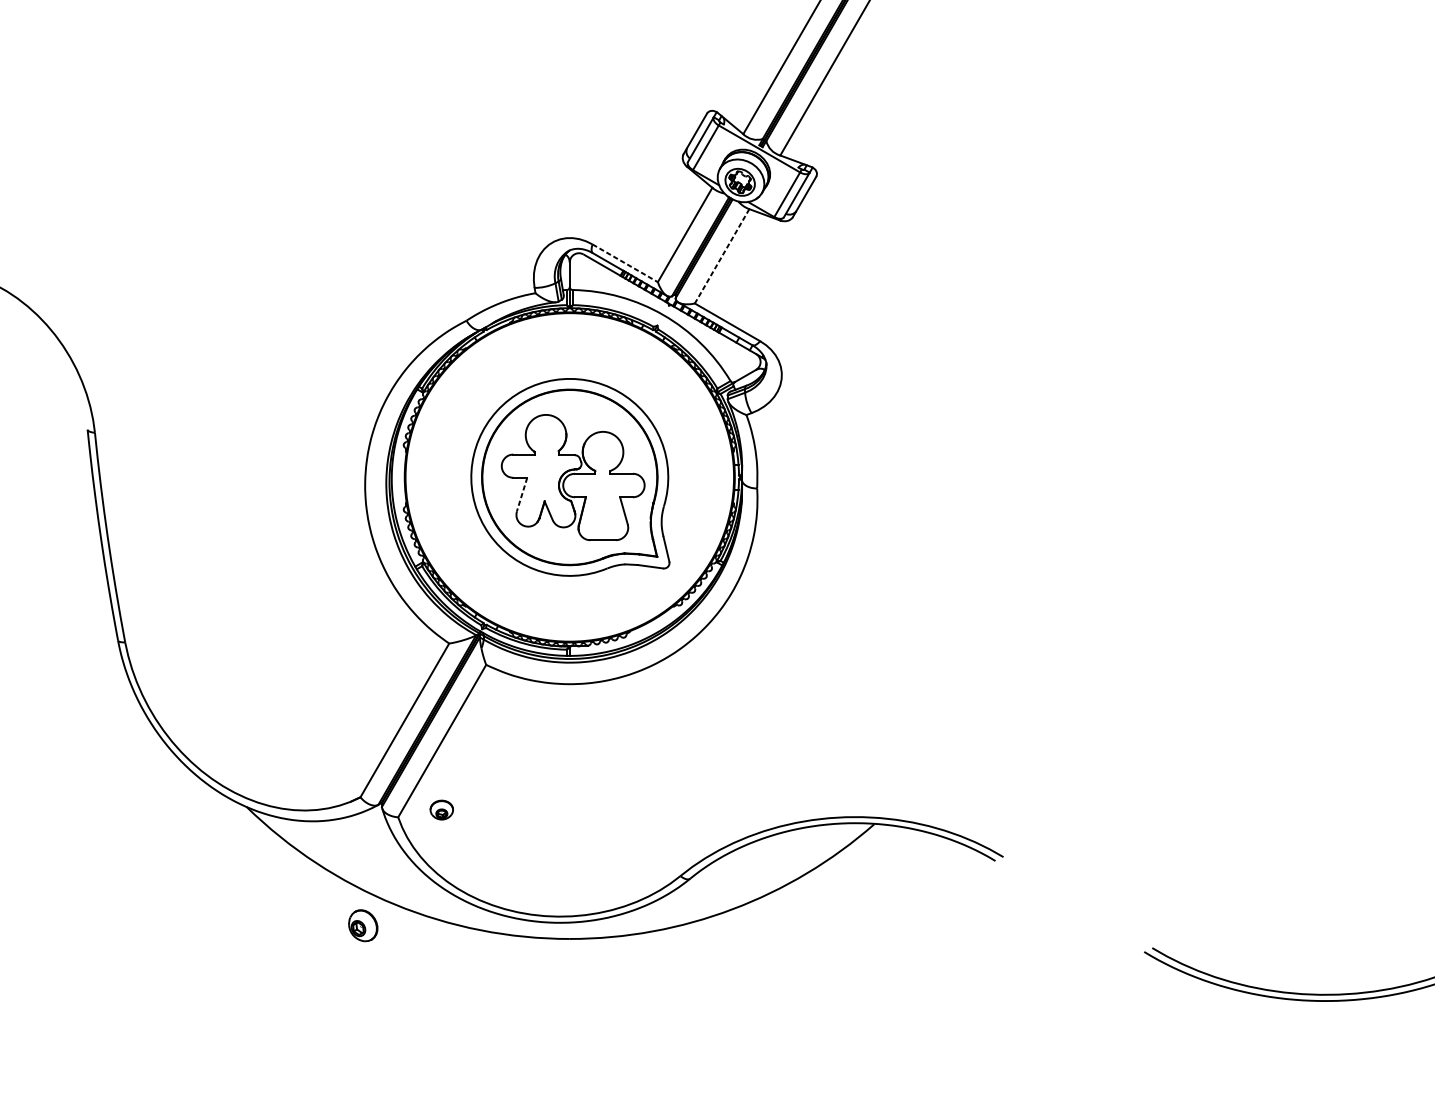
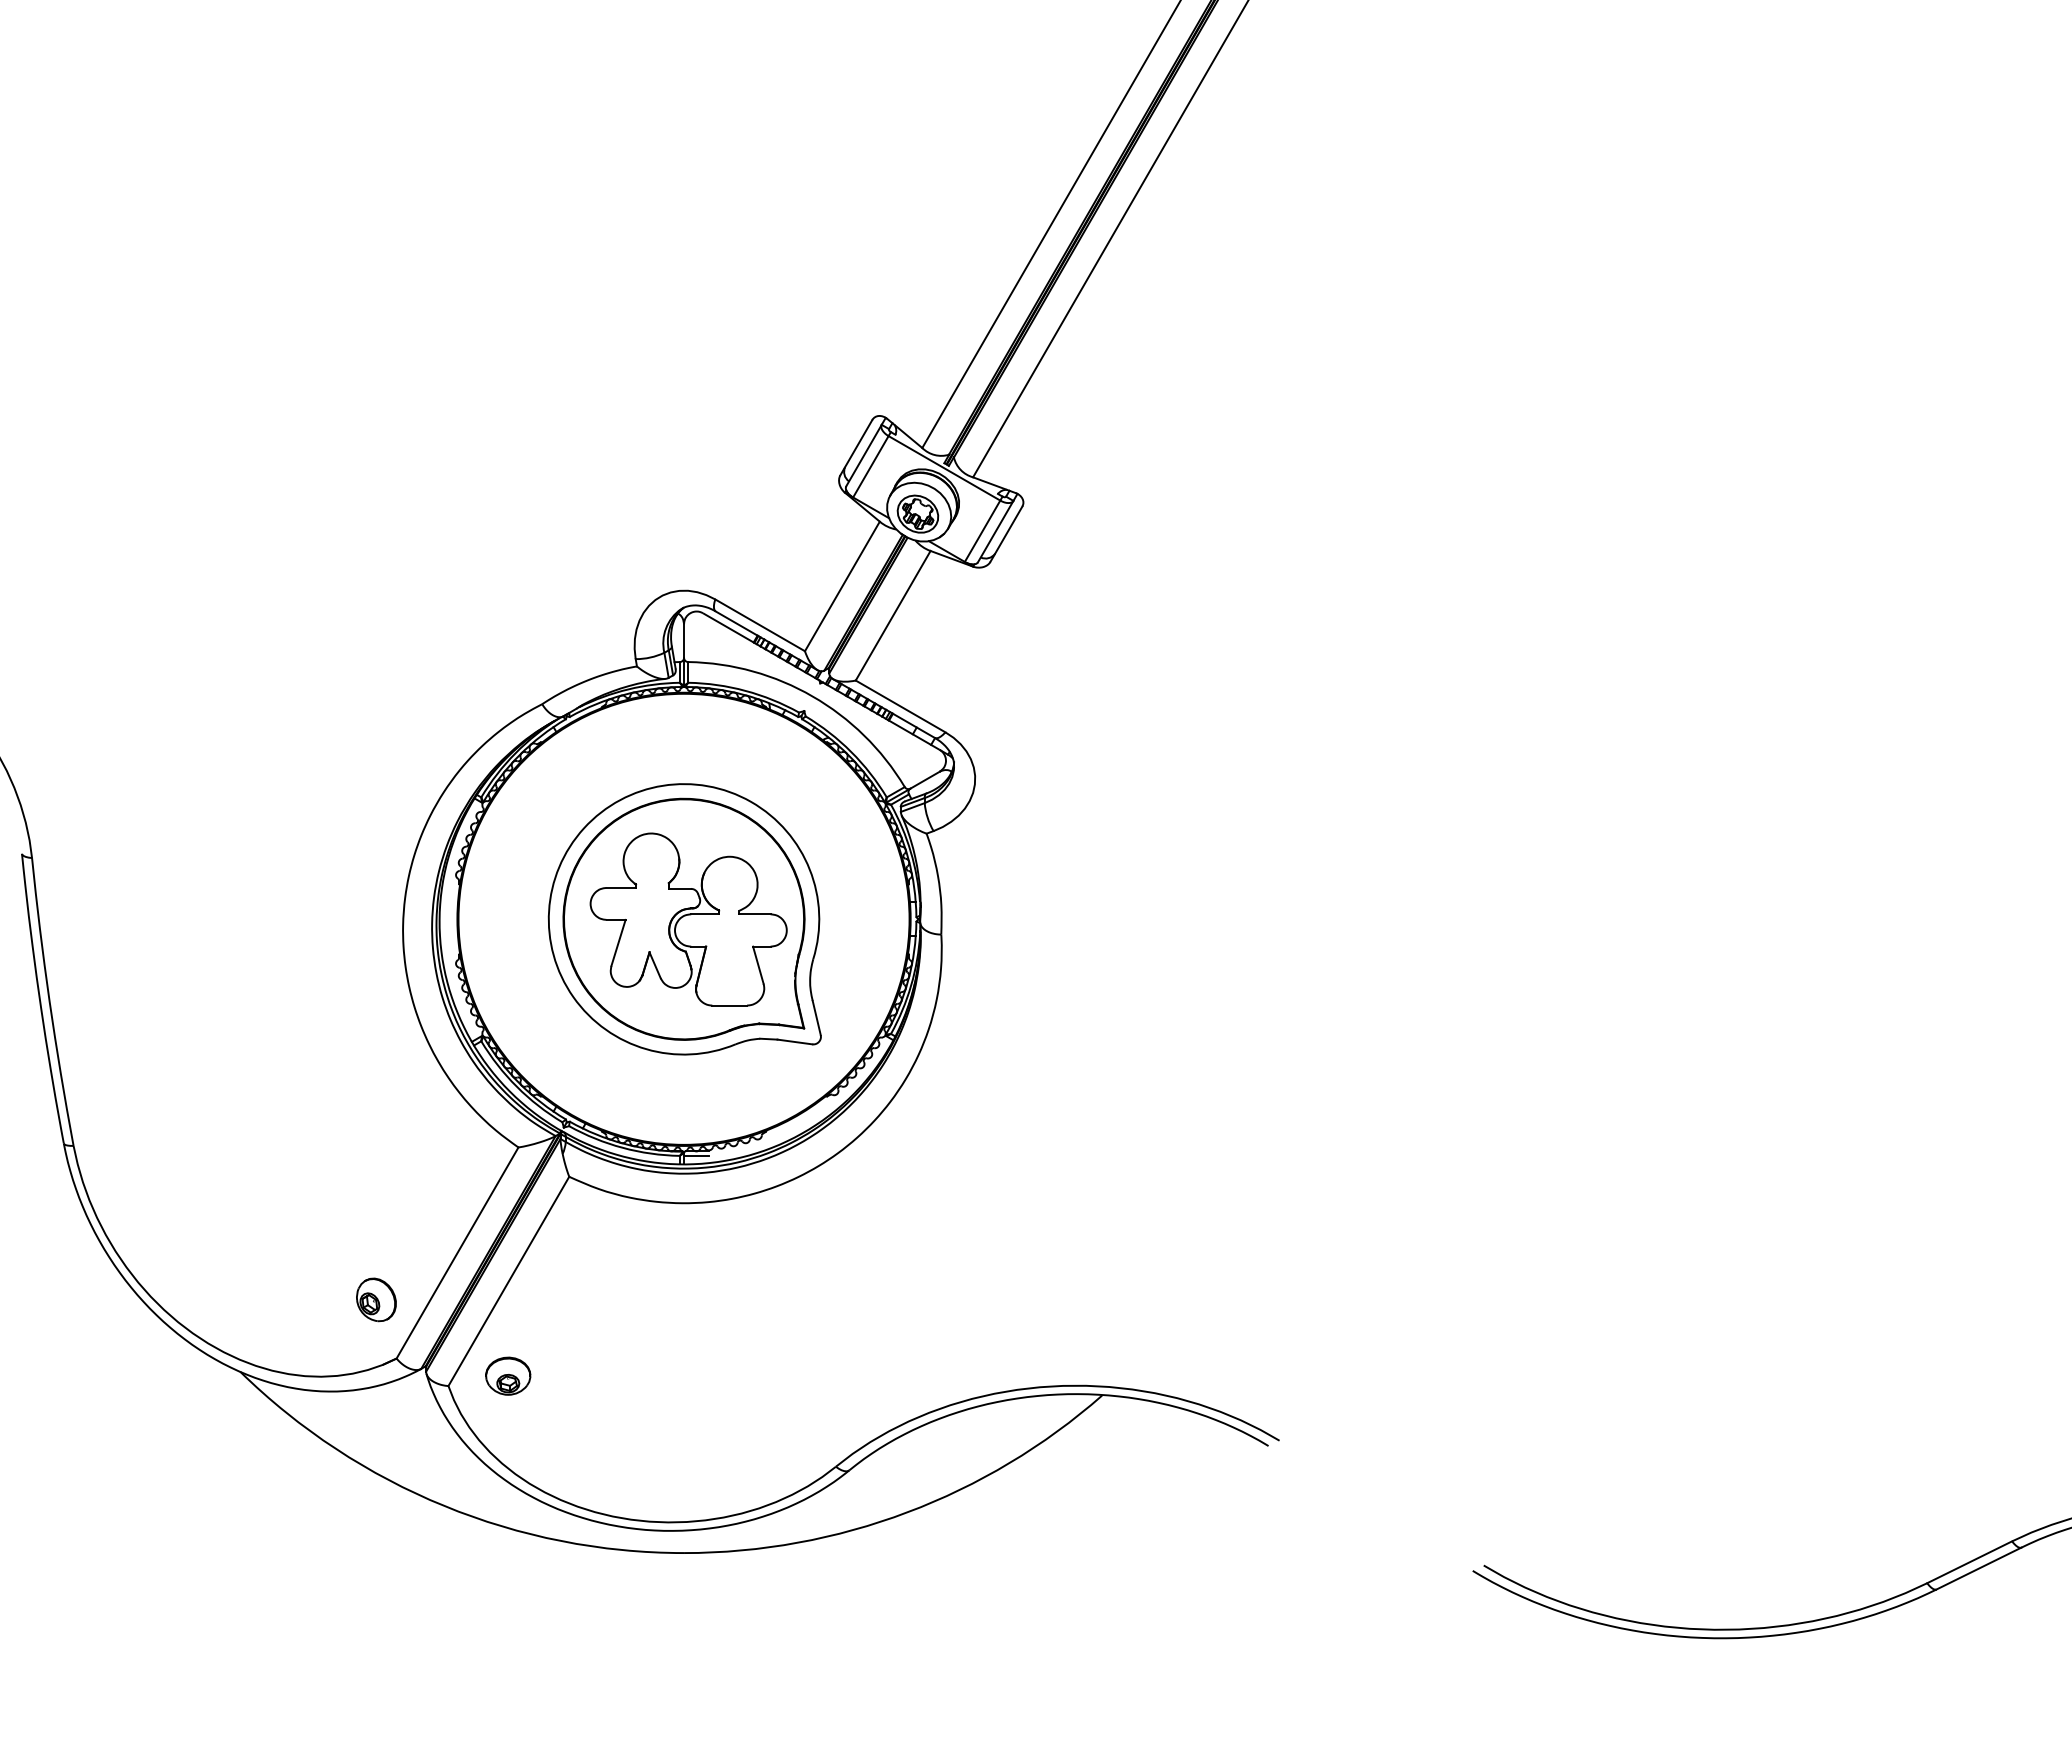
line: (722, 256) -> (893, 615), dashed -> solid
line: (625, 263) -> (760, 625), dashed -> solid
line: (522, 495) -> (618, 943), dashed -> solid
line: (578, 649) -> (696, 1155), added
part: (441, 809) -> (508, 1375), size x1.43
part: (363, 925) -> (376, 1299), moved

